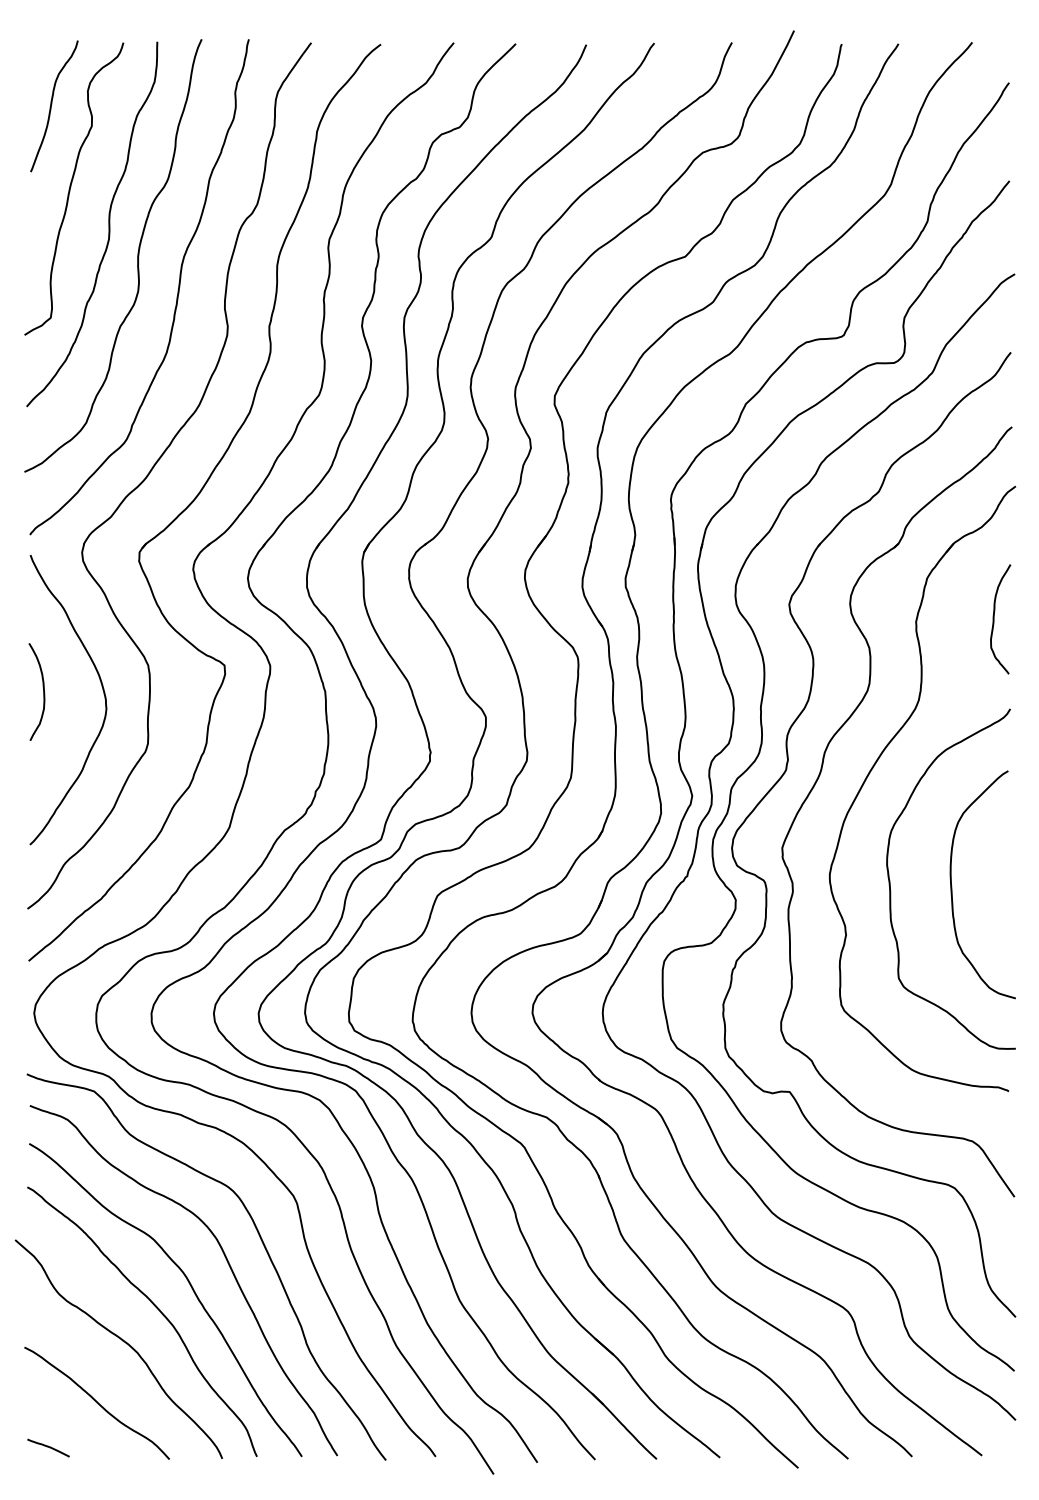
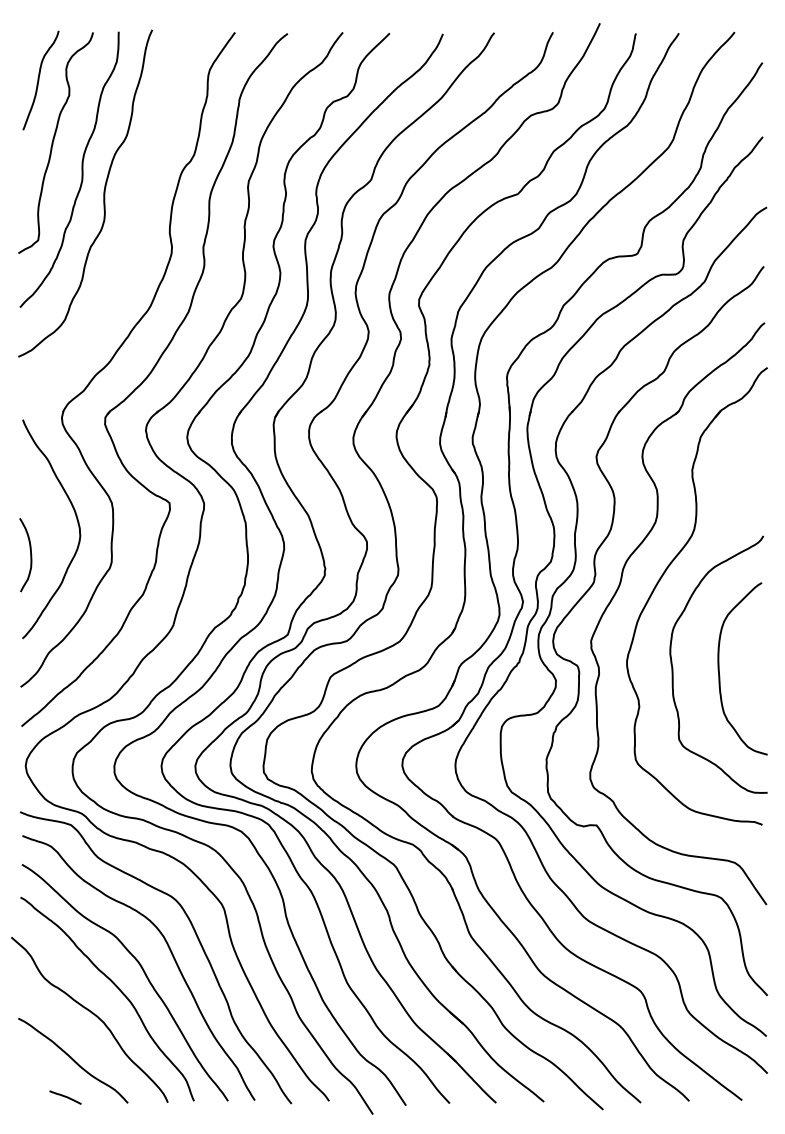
curve: (176, 292) -> (133, 221), removed
curve: (994, 618) -> (751, 467), removed
curve: (43, 692) -> (30, 555), moved
line: (48, 1447) -> (65, 1097), moved

